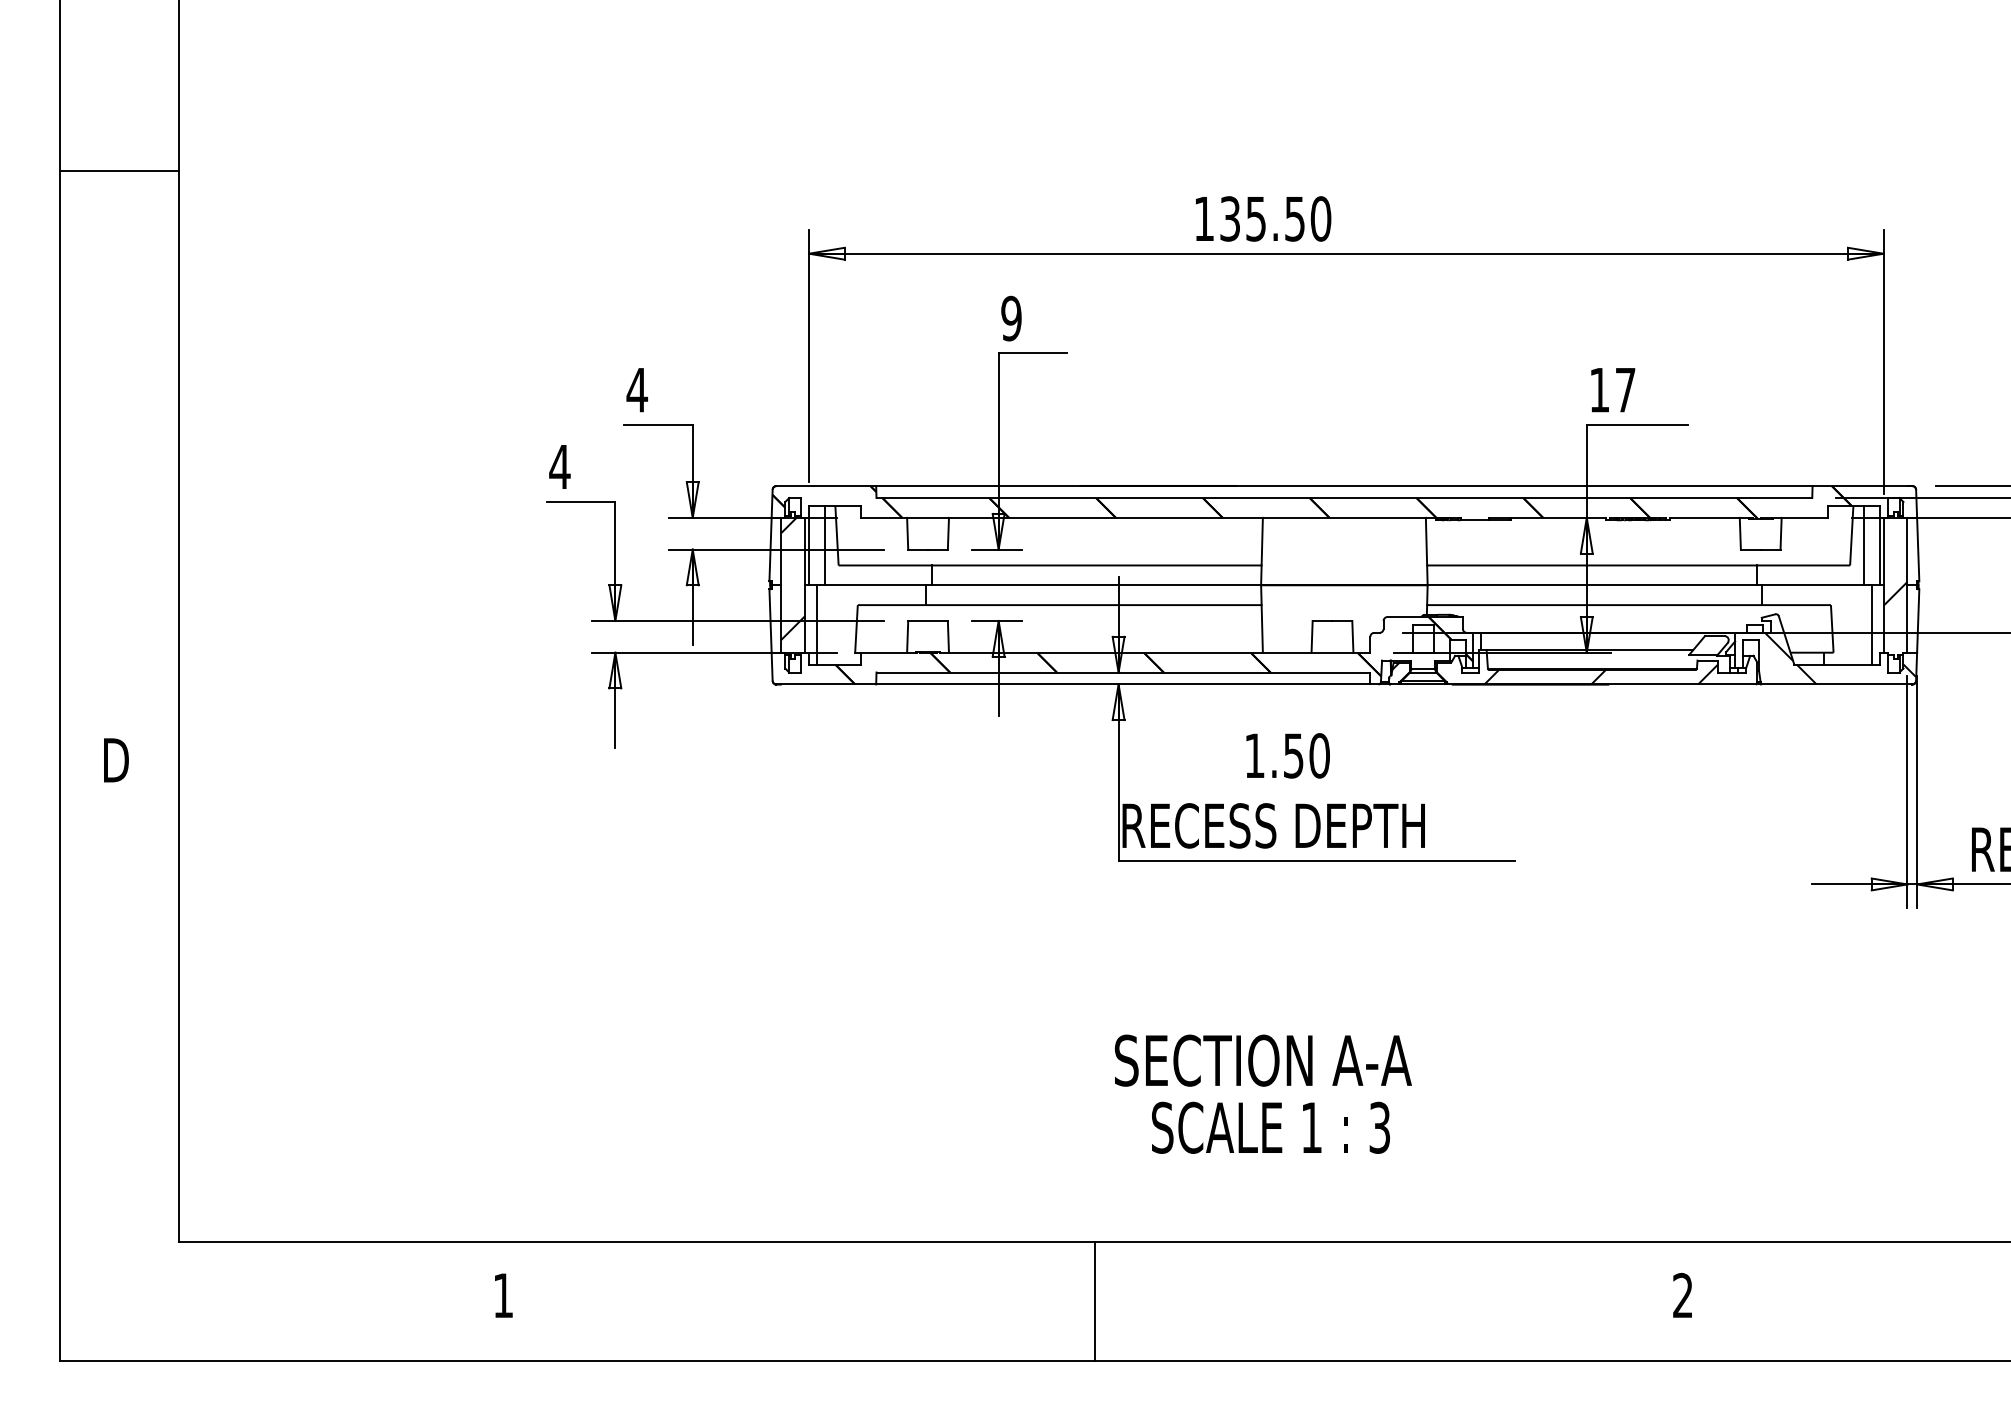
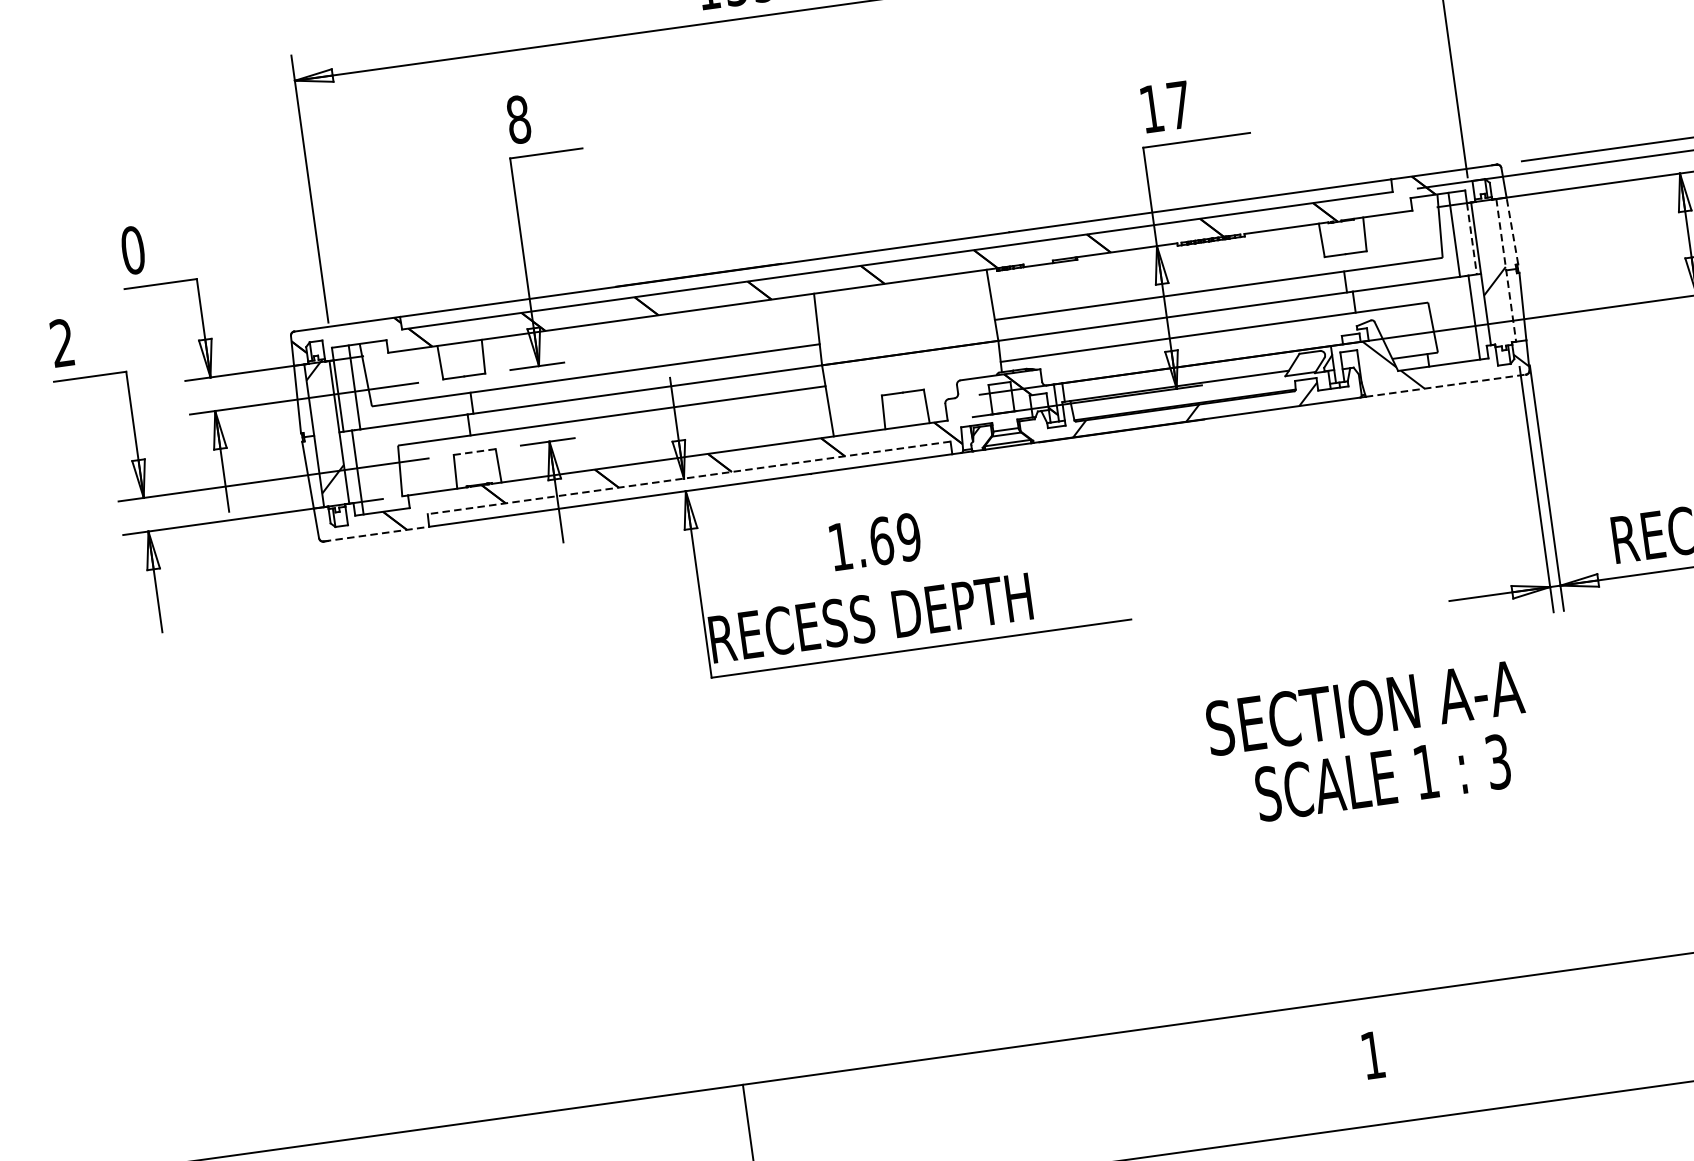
text: (1011, 318) -> (518, 119), 9 -> 8
text: (637, 389) -> (133, 249), 4 -> 0
text: (559, 466) -> (61, 342), 4 -> 2
line: (1918, 549) -> (1512, 230), solid -> dashed
line: (1879, 551) -> (1471, 238), solid -> dashed
line: (1907, 585) -> (1506, 270), solid -> dashed
line: (928, 620) -> (475, 451), solid -> dashed
line: (1123, 672) -> (689, 477), solid -> dashed
line: (826, 684) -> (376, 534), solid -> dashed
line: (1836, 684) -> (1445, 385), solid -> dashed
text: (1306, 755) -> (895, 538), 1.50 -> 1.69
text: (1262, 1093) -> (1369, 742), moved
text: (1682, 1294) -> (1372, 1054), 2 -> 1

